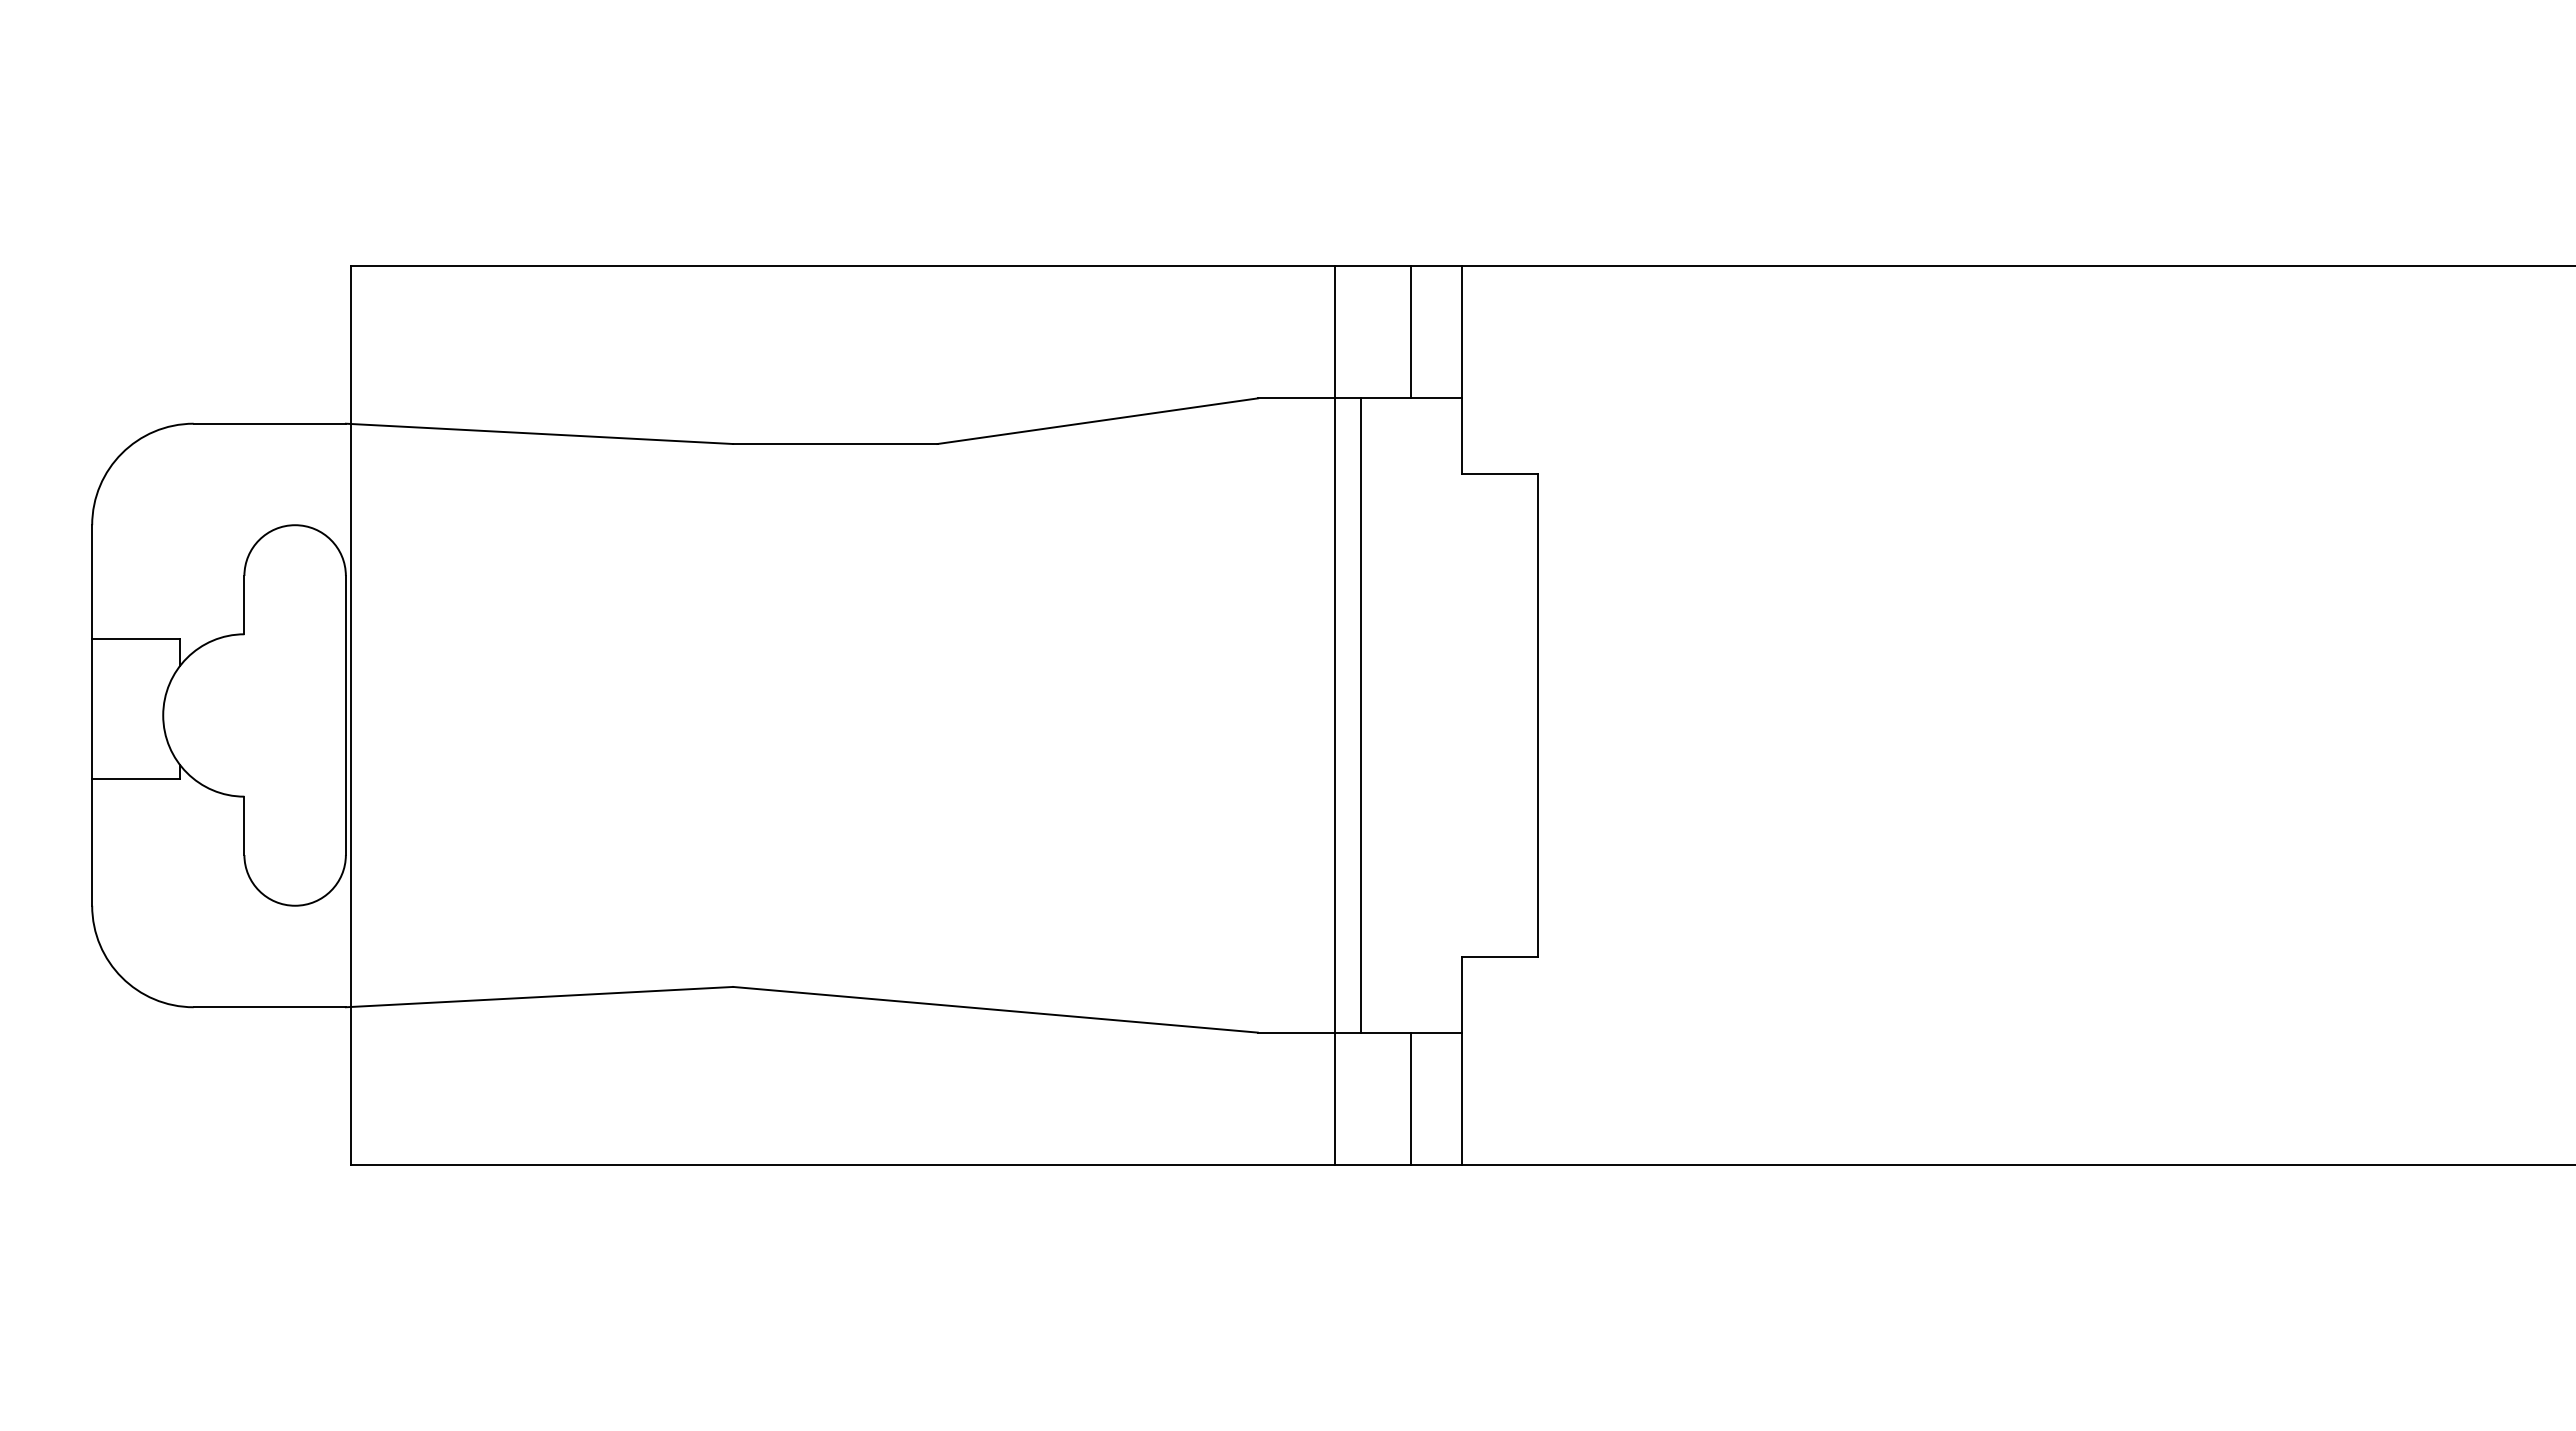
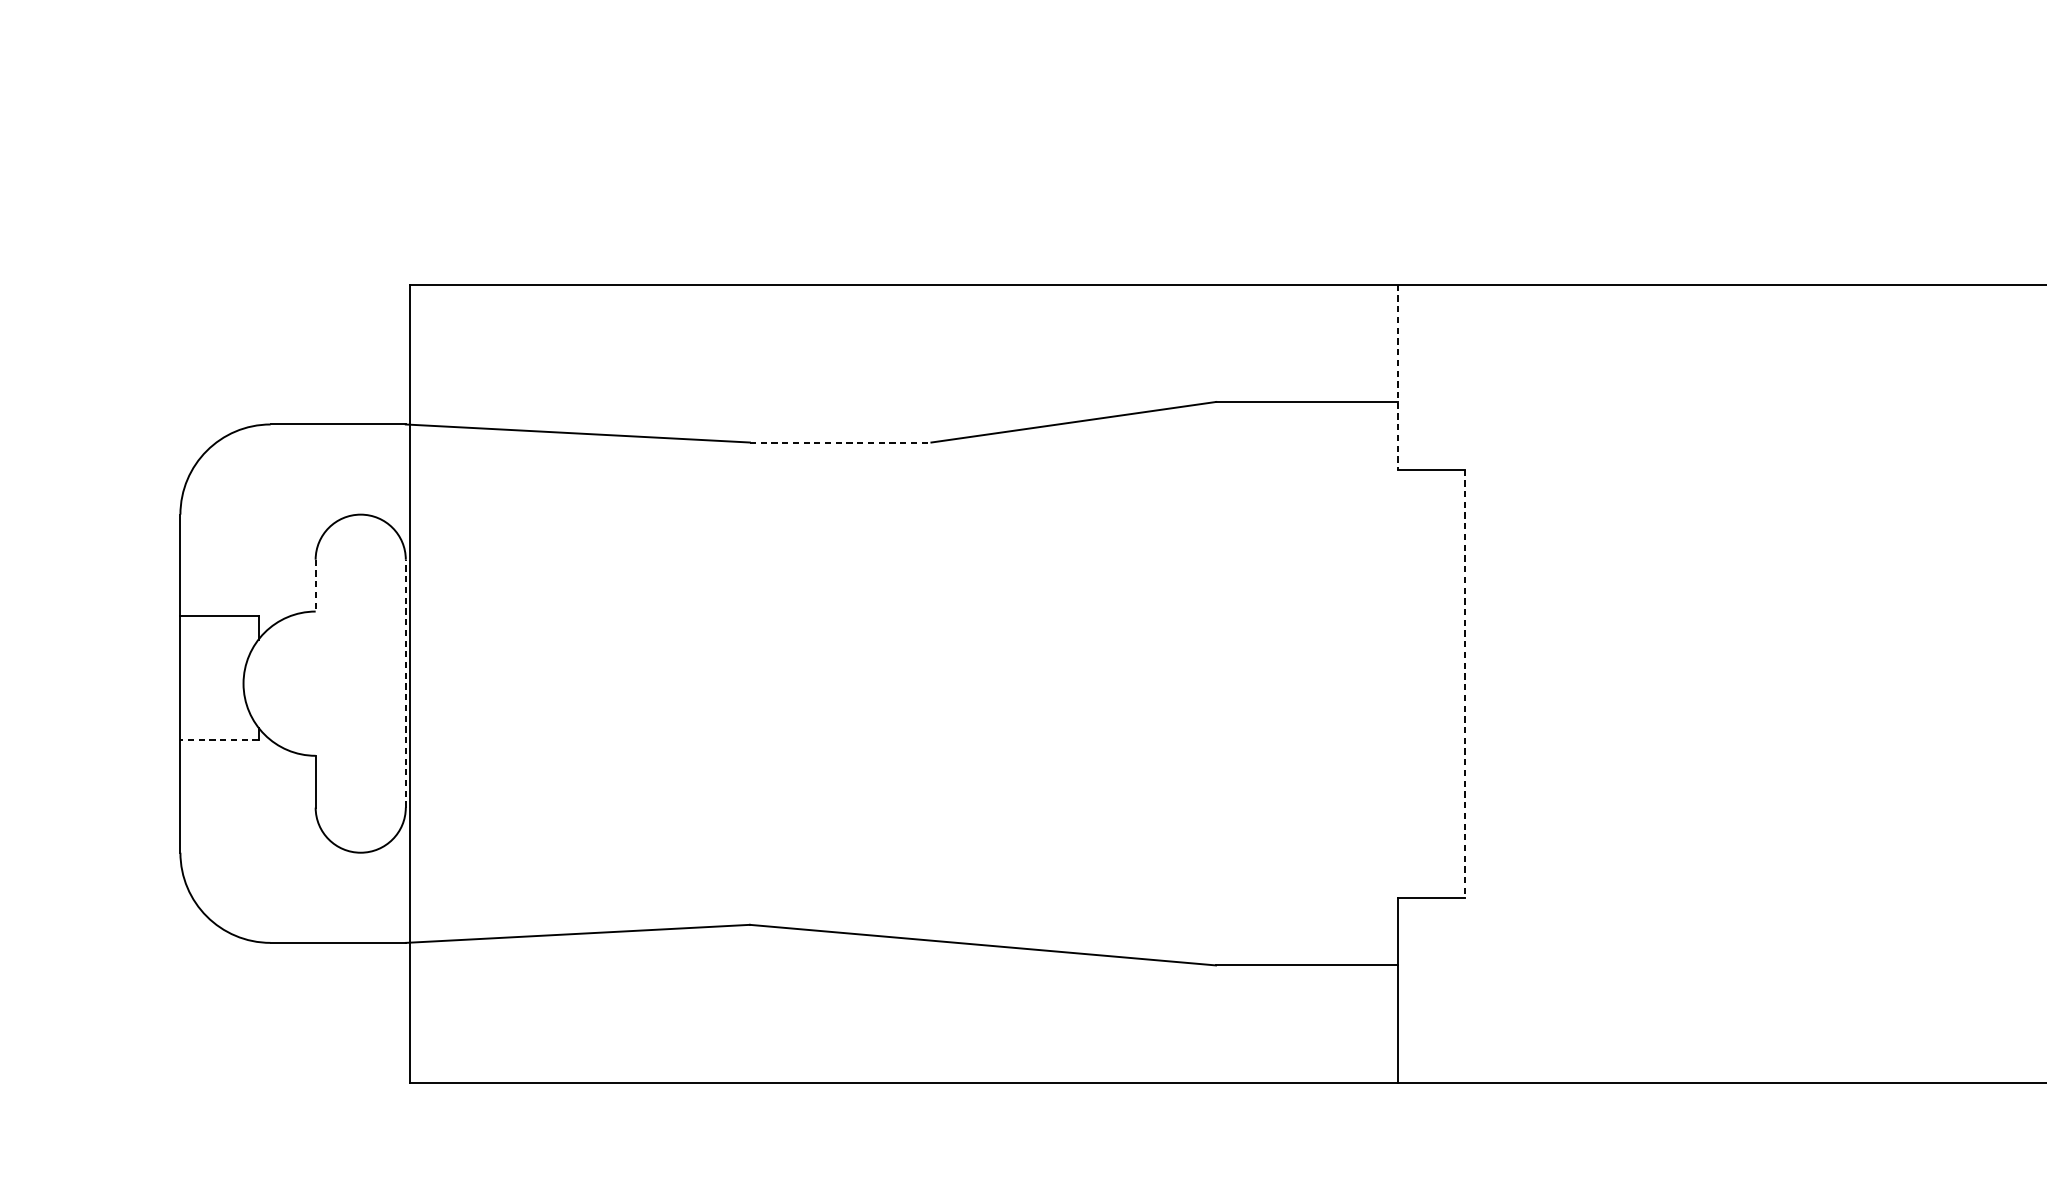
line: (1411, 332) -> (1352, 343), removed
line: (1462, 370) -> (1397, 377), solid -> dashed
line: (835, 444) -> (840, 442), solid -> dashed
line: (244, 605) -> (315, 585), solid -> dashed
line: (345, 715) -> (405, 683), solid -> dashed
line: (1335, 715) -> (1284, 683), removed
line: (1360, 715) -> (1307, 683), removed
line: (1538, 715) -> (1465, 683), solid -> dashed
line: (136, 778) -> (219, 739), solid -> dashed
line: (1411, 1098) -> (1352, 1023), removed

